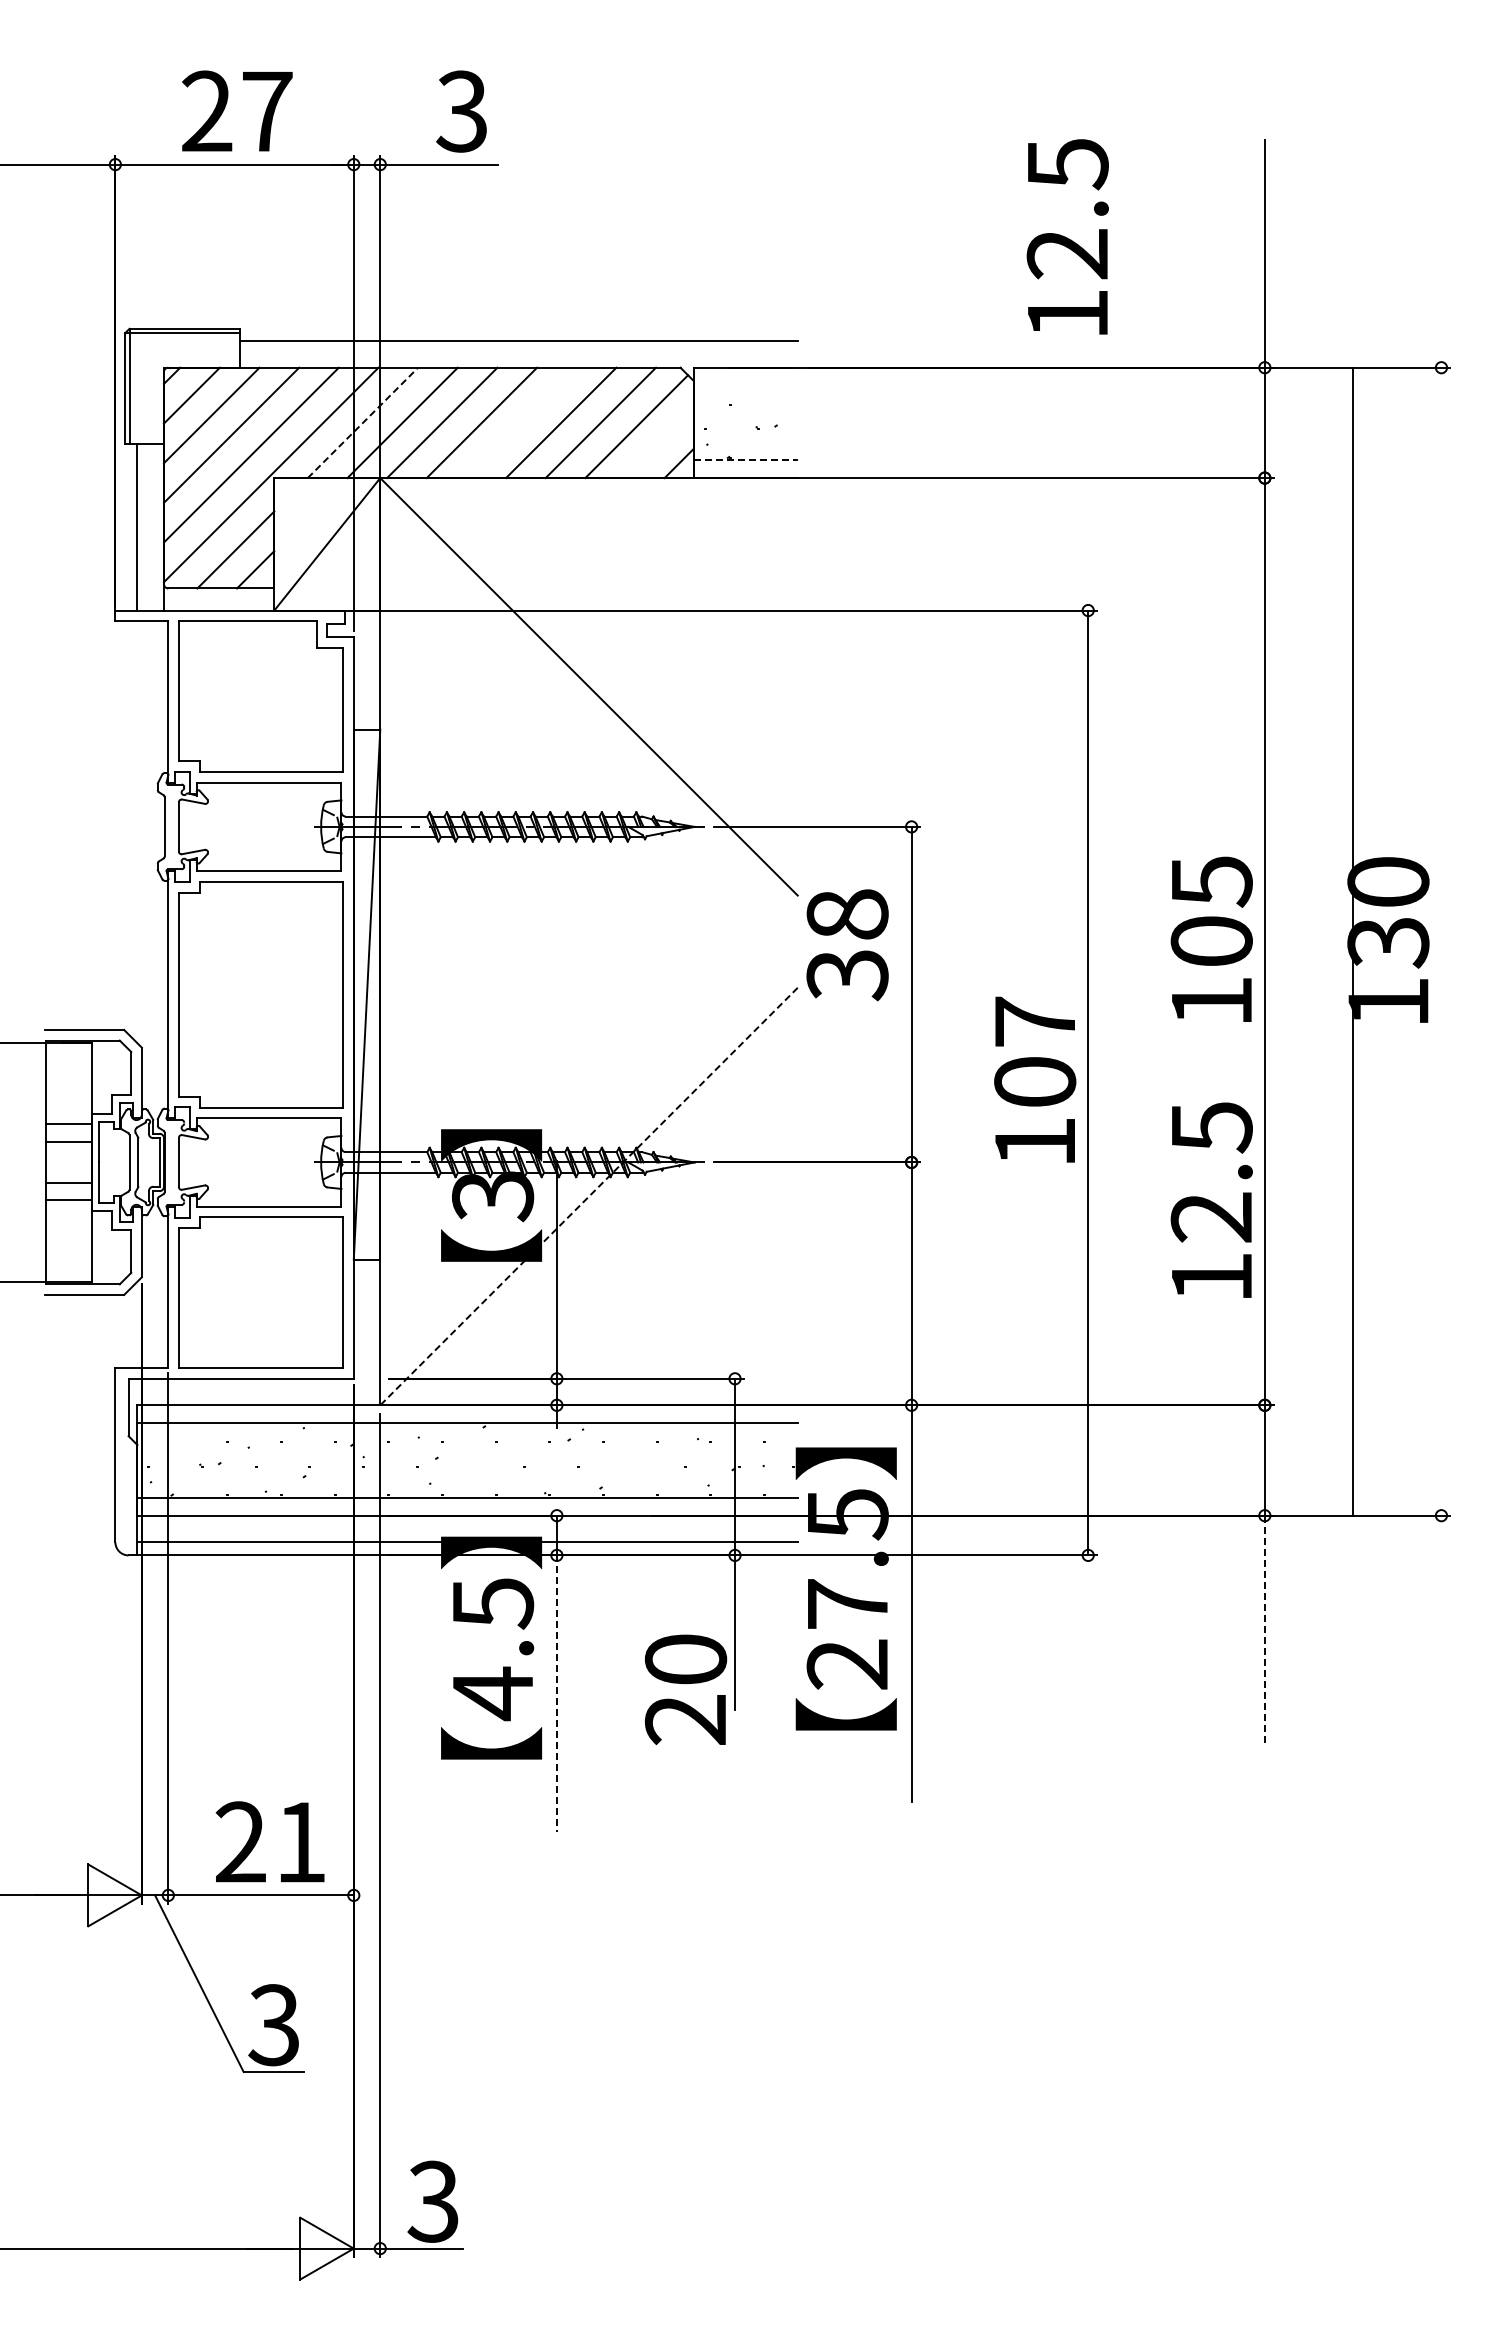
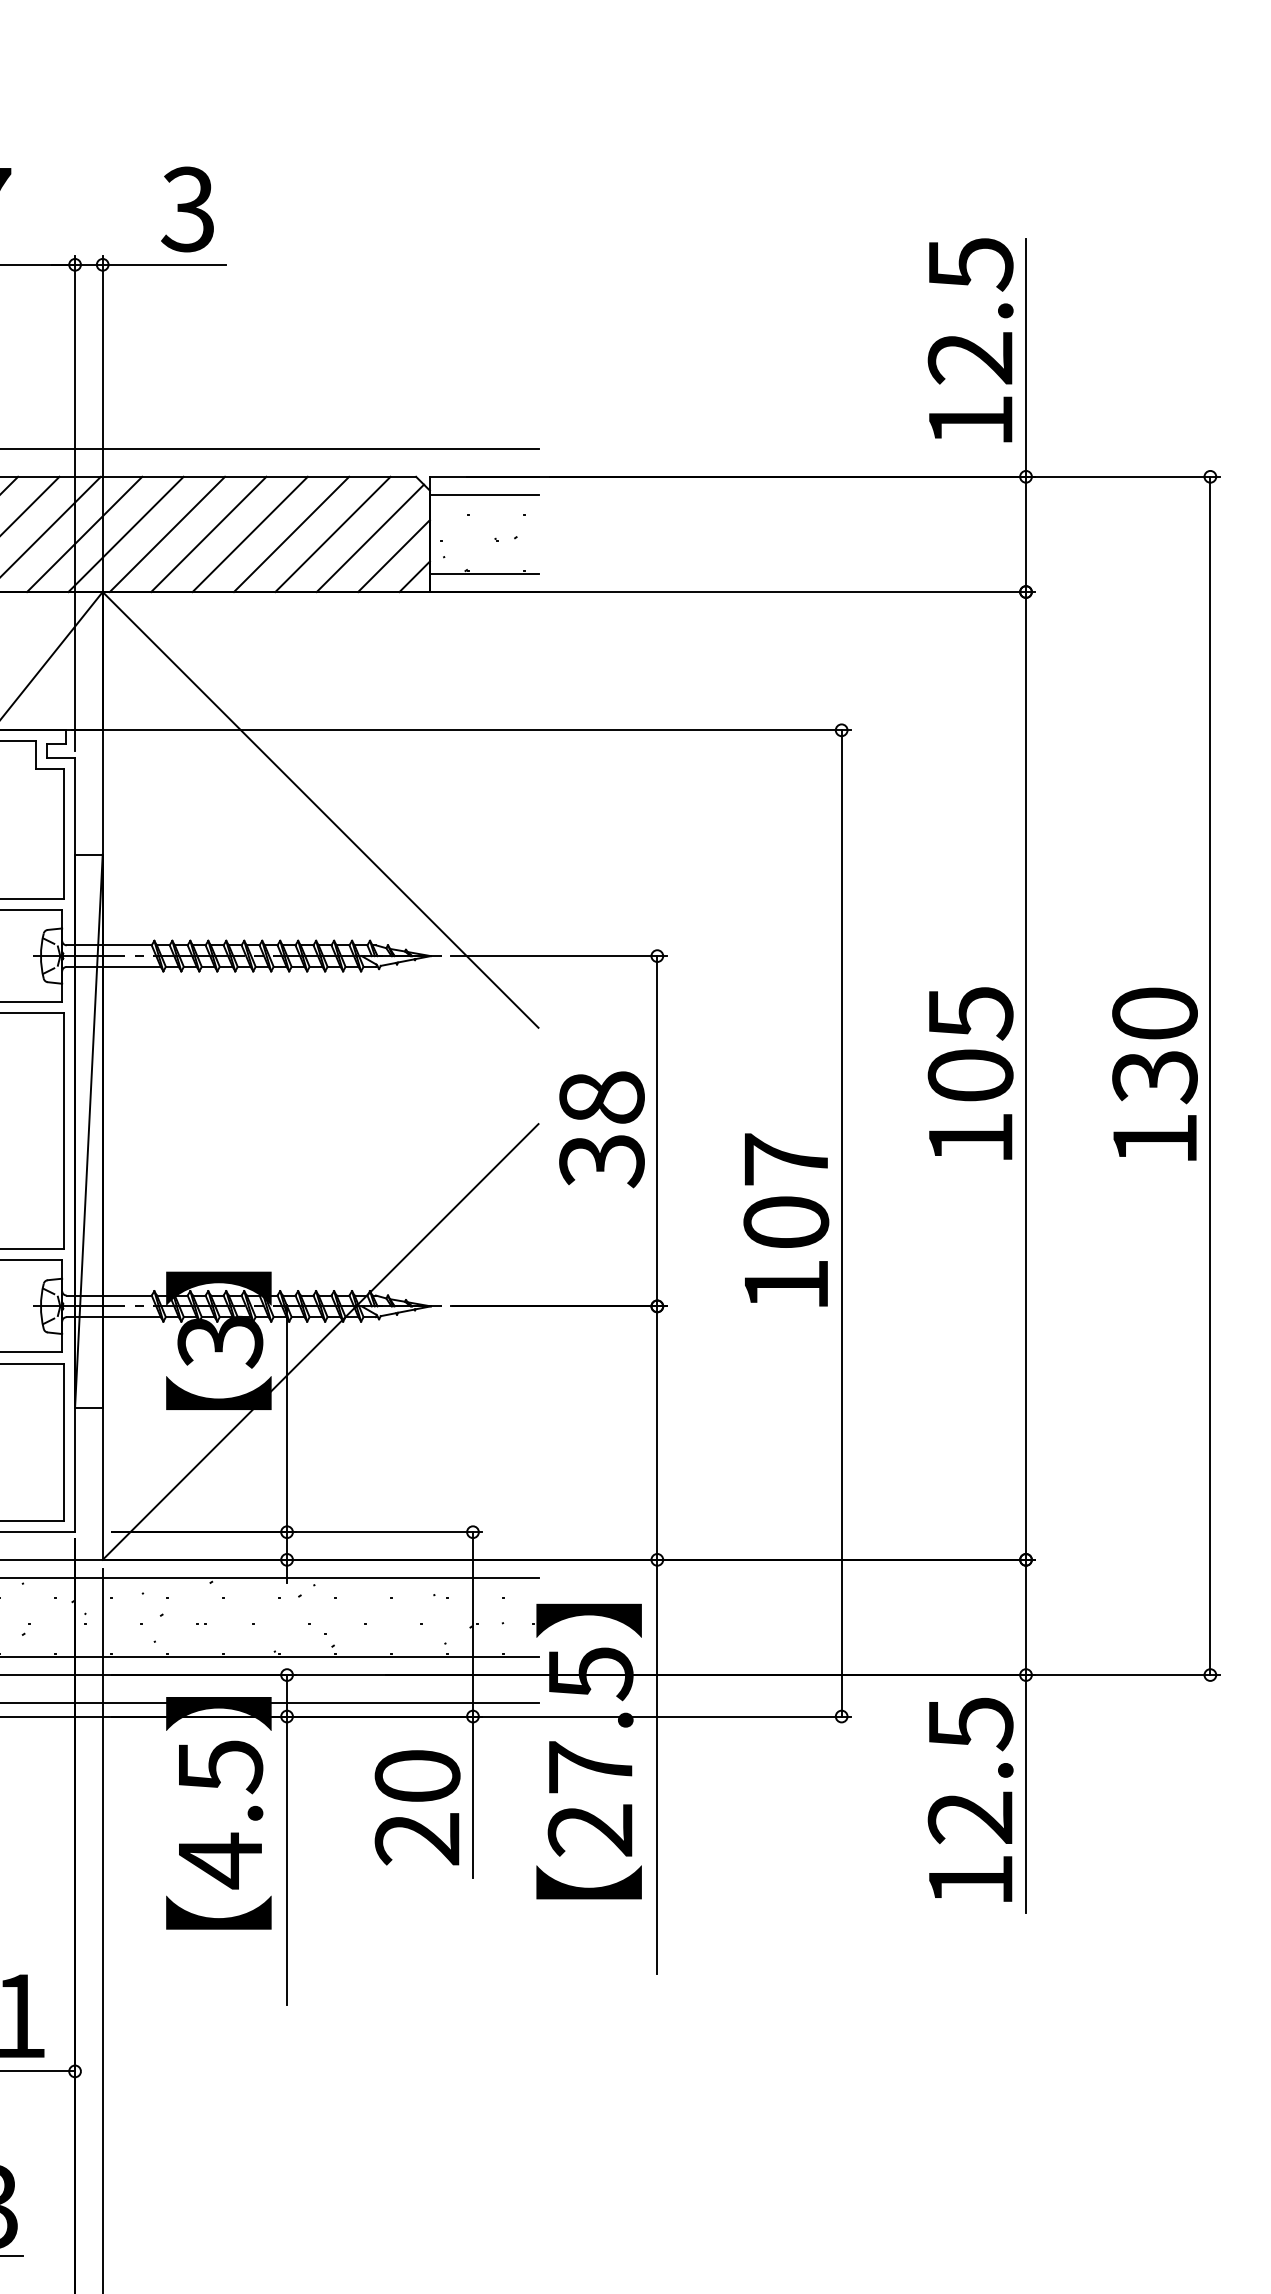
text: (1067, 236) -> (970, 339), moved
line: (745, 385) -> (483, 495), added
line: (363, 422) -> (85, 533), dashed -> solid
line: (521, 422) -> (250, 533), added
line: (658, 443) -> (393, 555), added
line: (746, 460) -> (484, 573), dashed -> solid
line: (1353, 941) -> (1210, 1075), moved
text: (847, 945) -> (601, 1130), moved
line: (588, 1196) -> (320, 1341), dashed -> solid
text: (1211, 1199) -> (970, 1799), moved
line: (1264, 1629) -> (1025, 1793), dashed -> solid
text: (686, 1689) -> (418, 1807), moved
line: (556, 1693) -> (286, 1860), dashed -> solid

